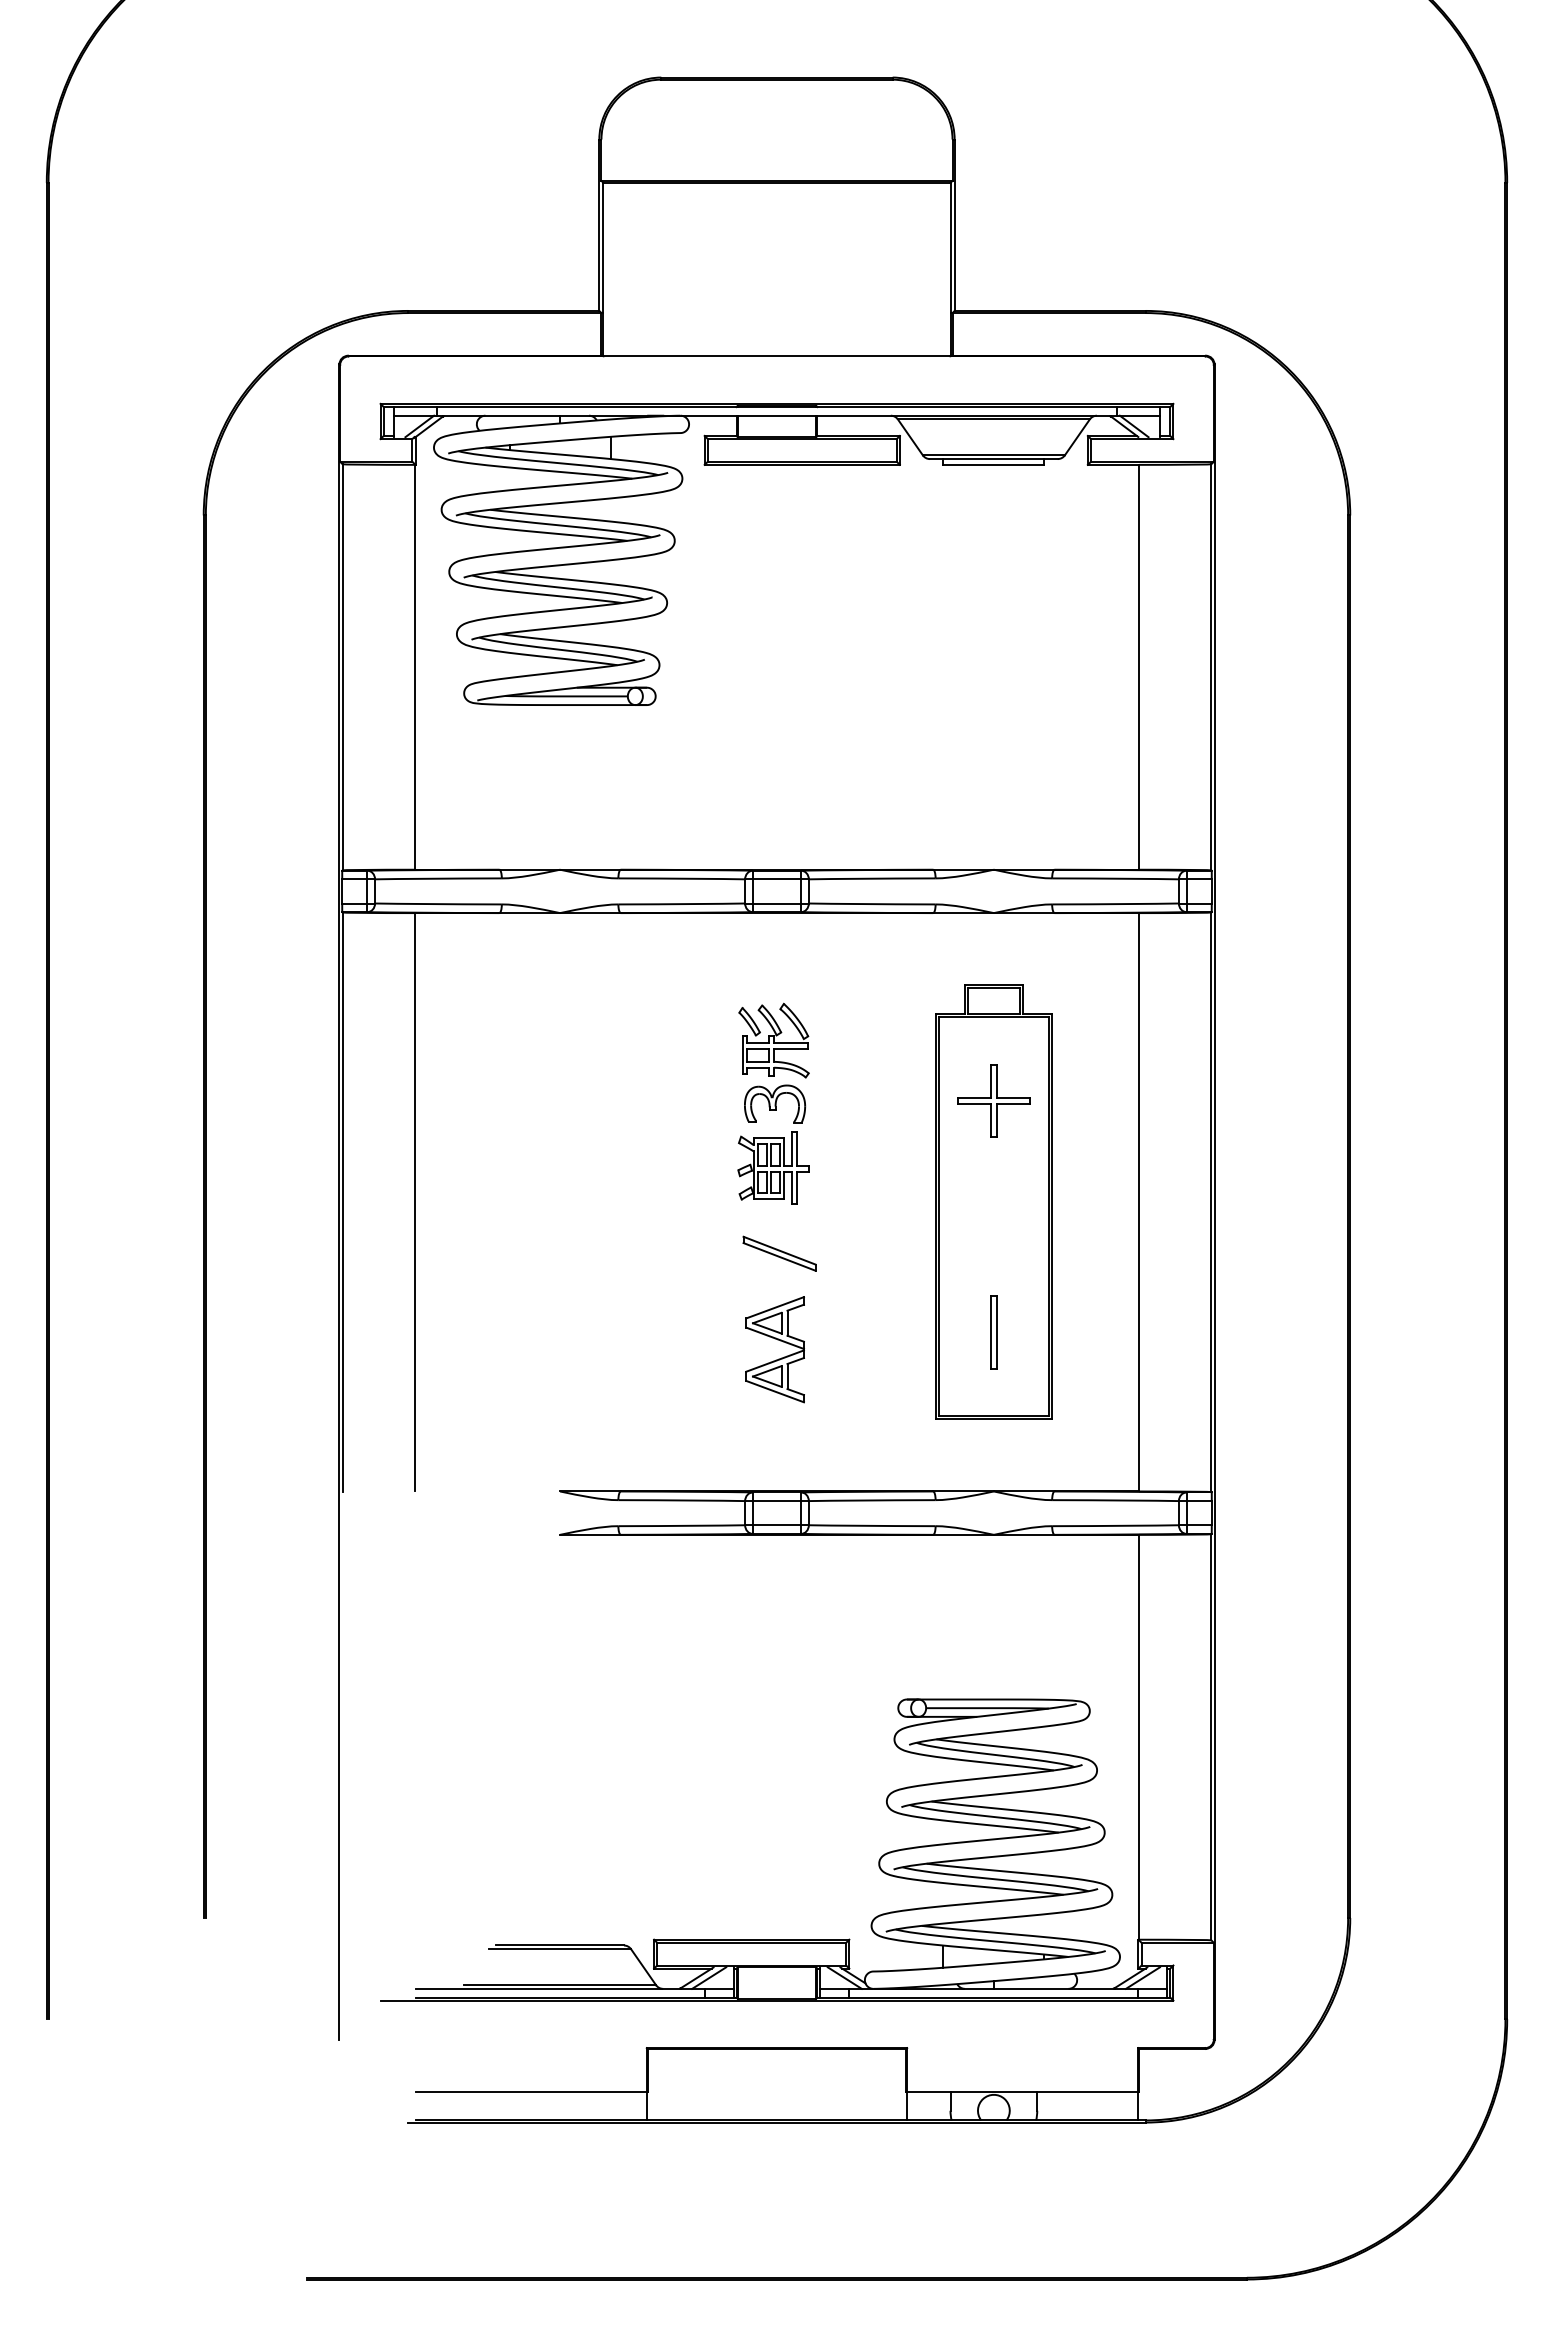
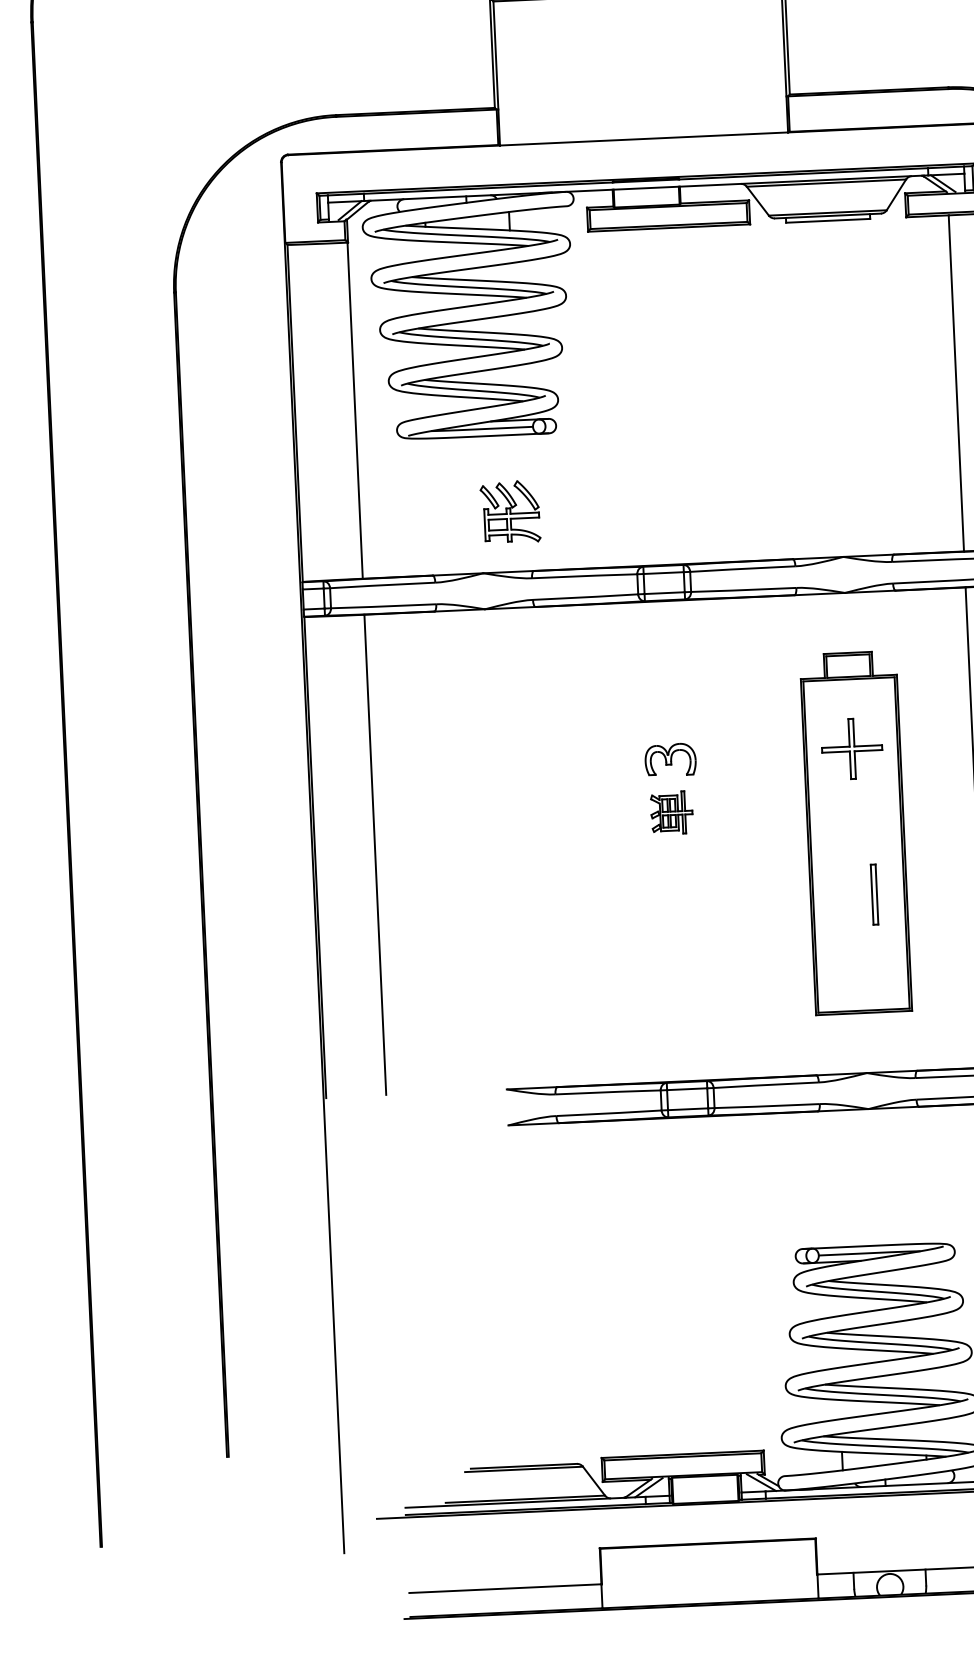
part: (773, 1040) -> (510, 511), moved
part: (773, 1167) -> (671, 812), size x0.7
part: (779, 1253) -> (679, 883), removed
part: (993, 1332) -> (874, 894), moved
part: (777, 1340) -> (681, 955), removed

